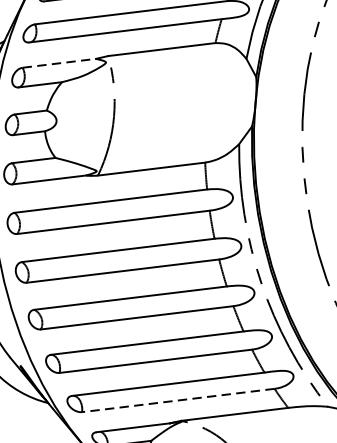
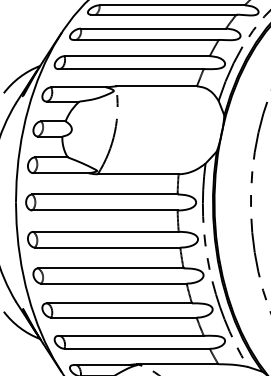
line: (59, 63) -> (79, 87), dashed -> solid
line: (178, 400) -> (137, 348), dashed -> solid

